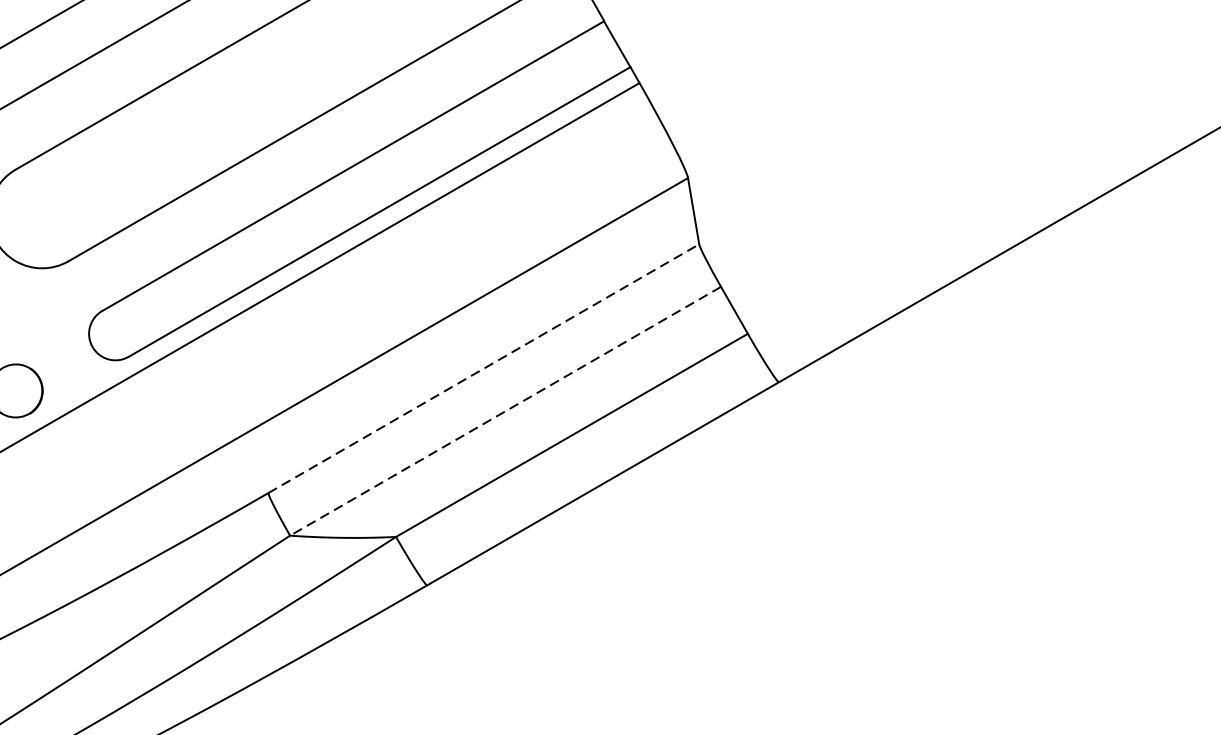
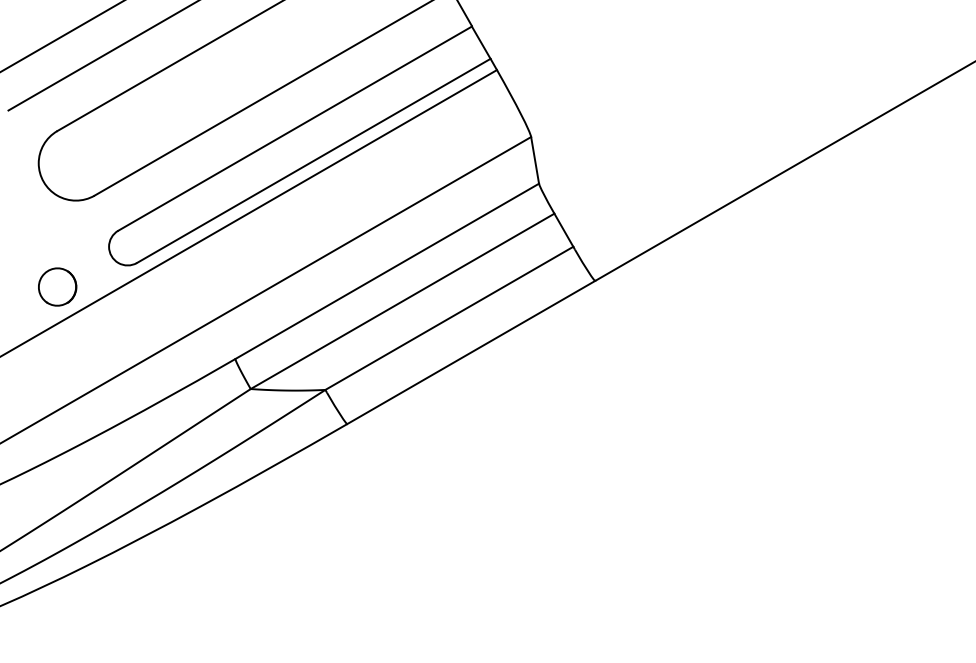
line: (484, 368) -> (387, 271), dashed -> solid
line: (505, 411) -> (402, 301), dashed -> solid

